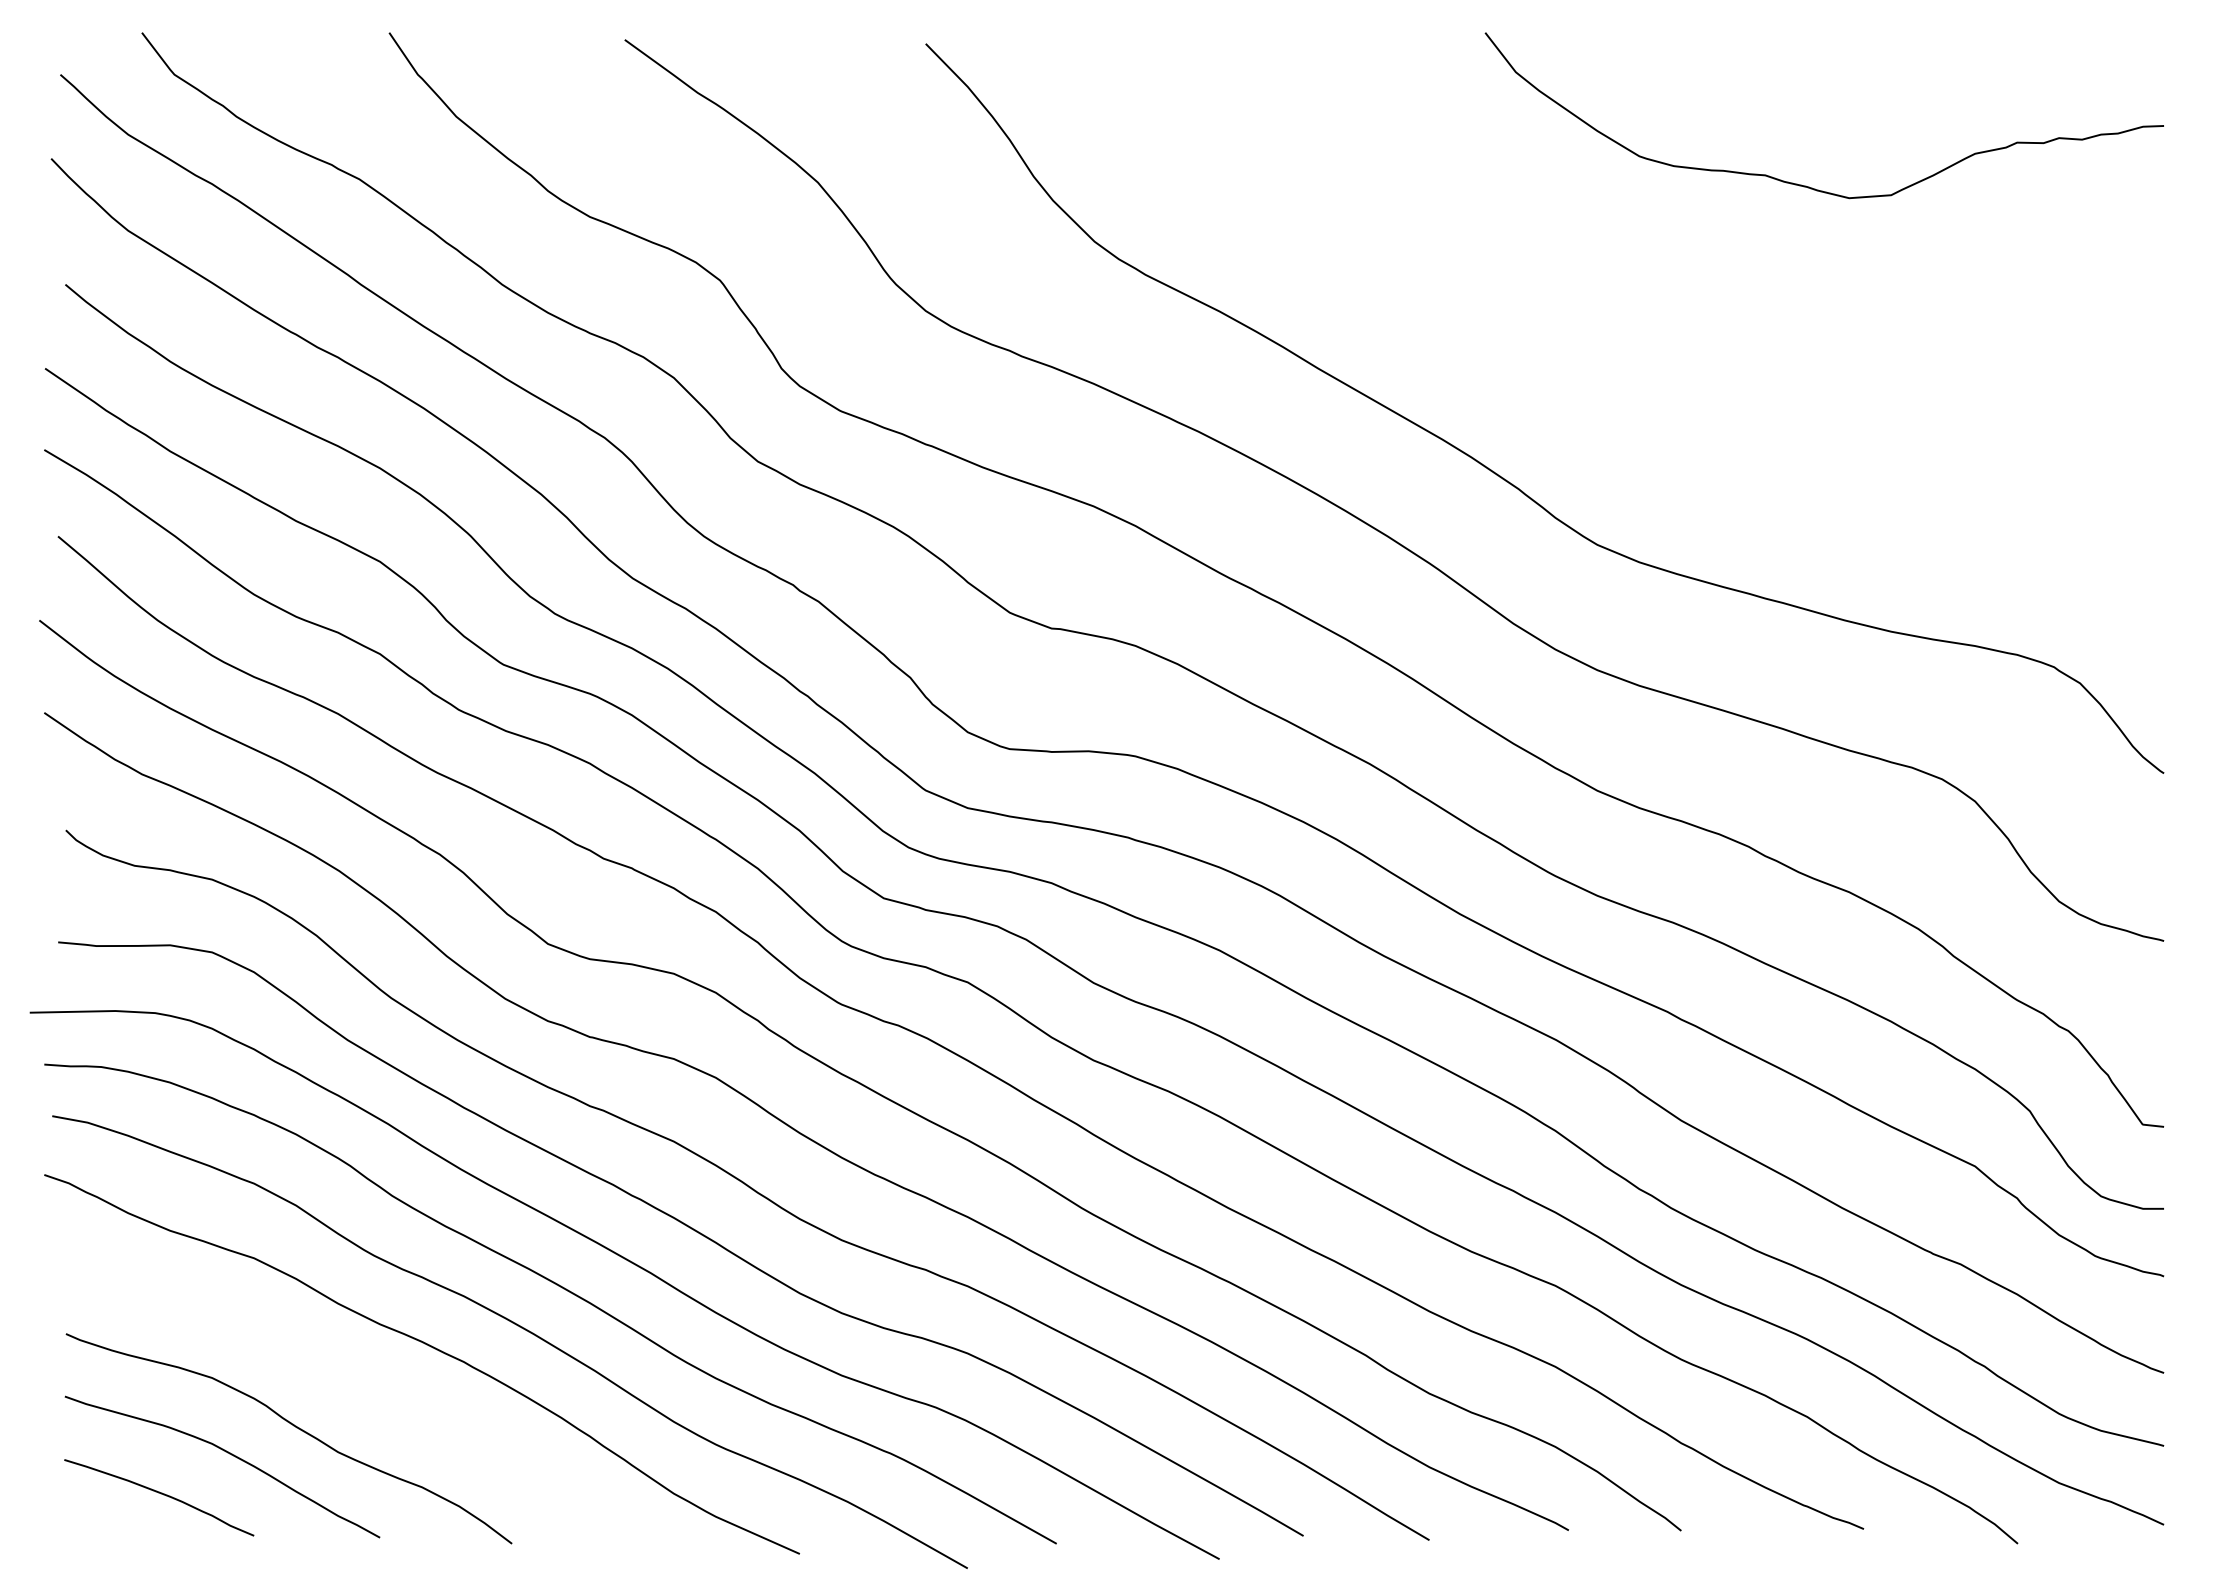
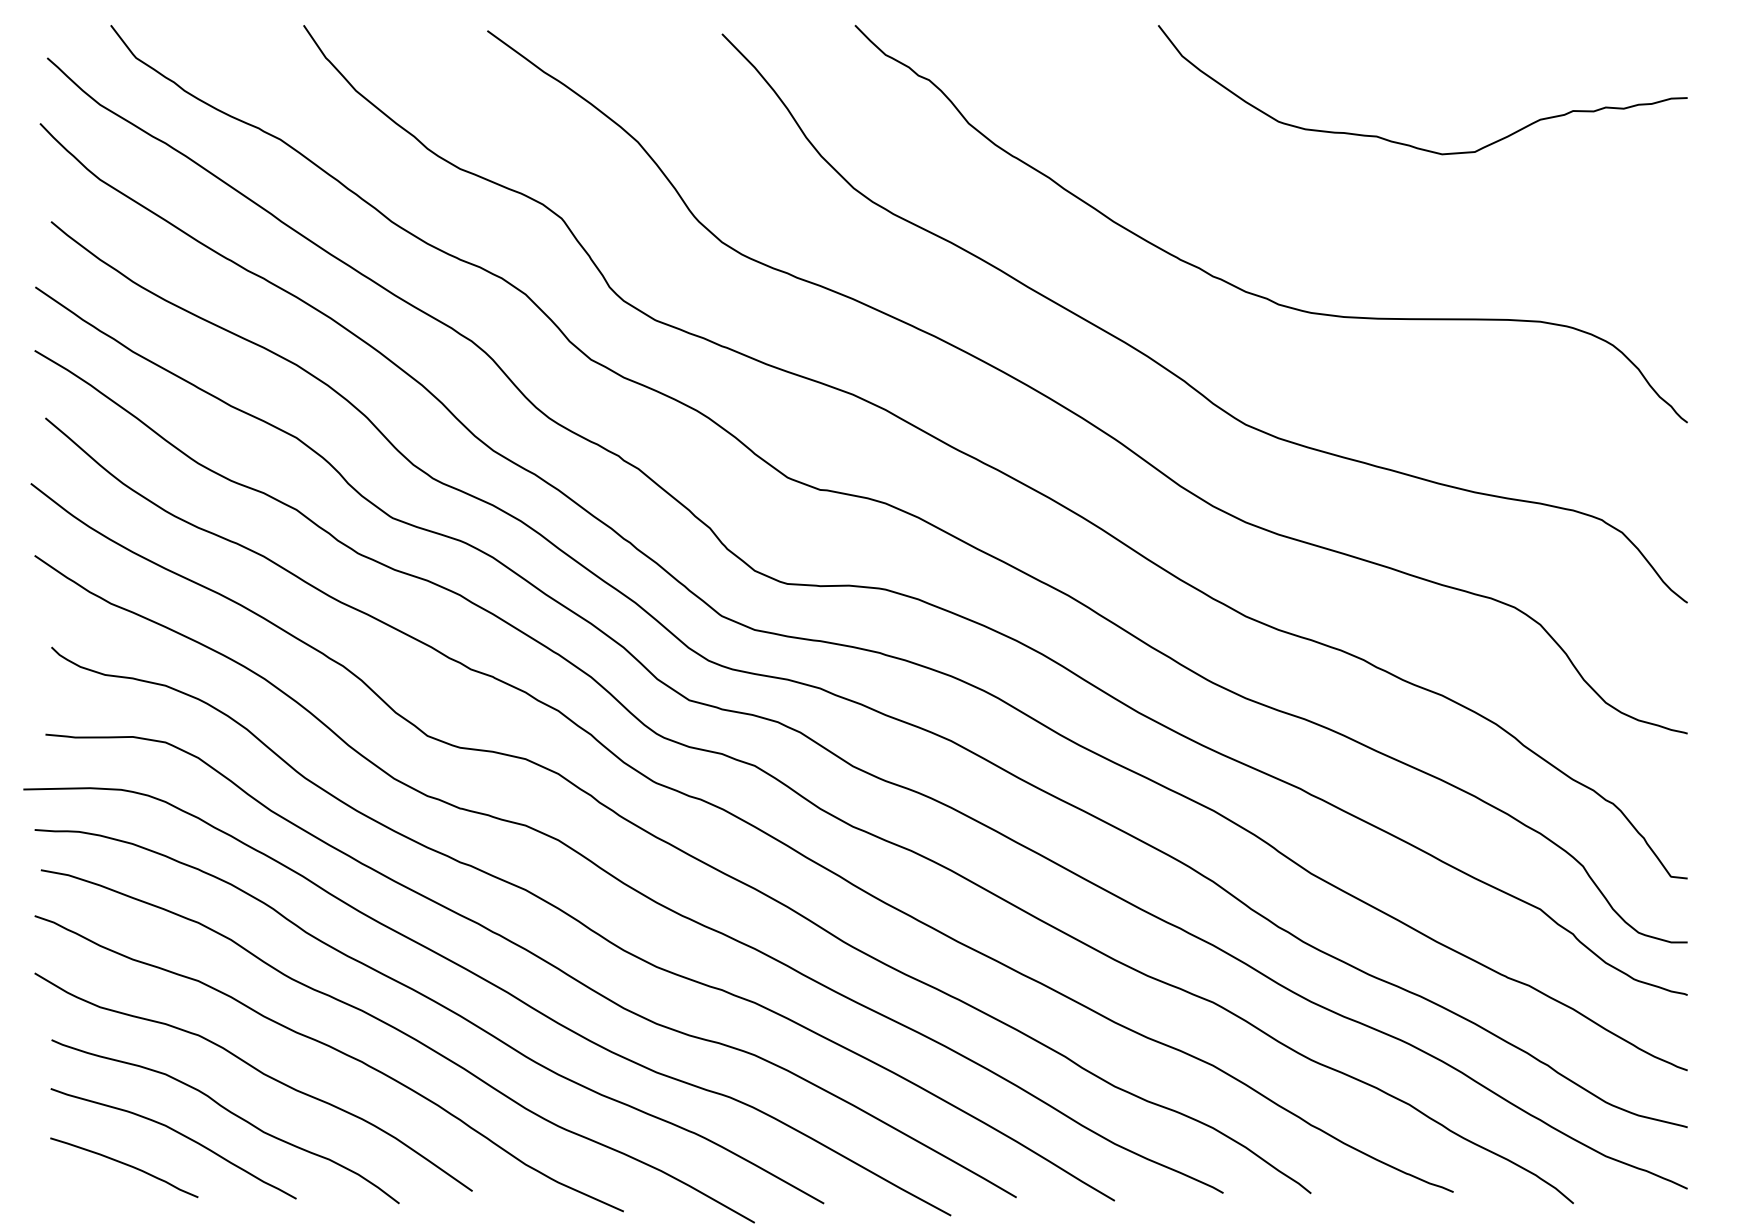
curve: (1589, 369) -> (1239, 287), added
curve: (332, 1375) -> (259, 1072), added

